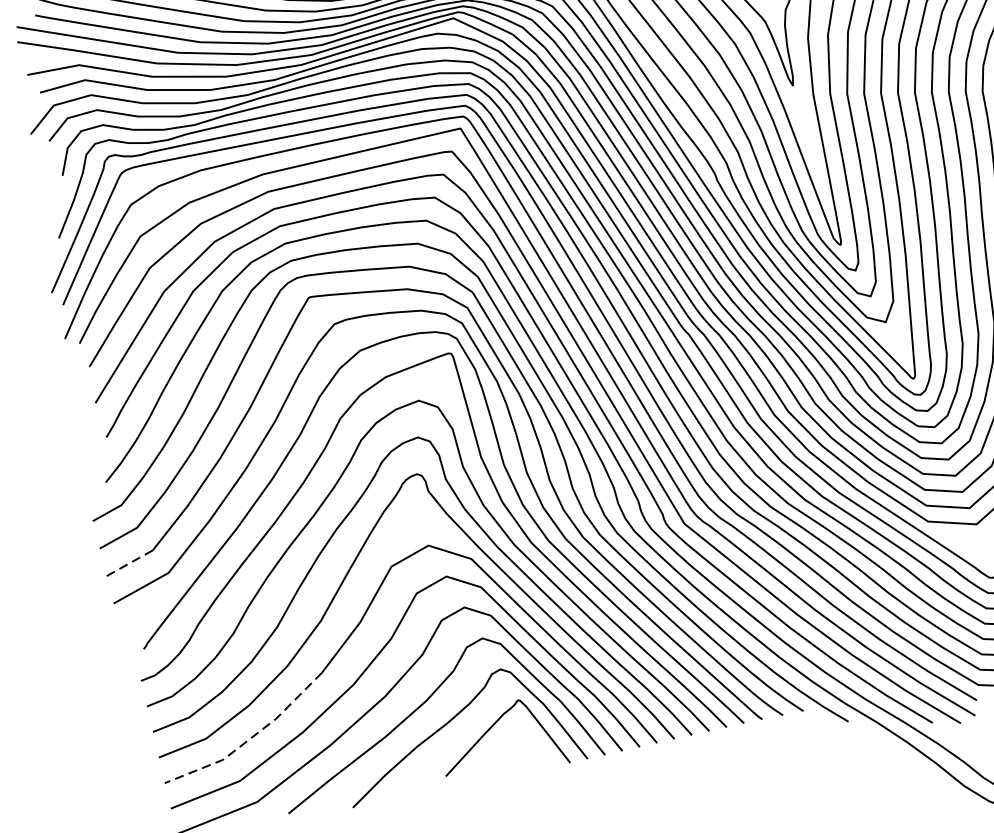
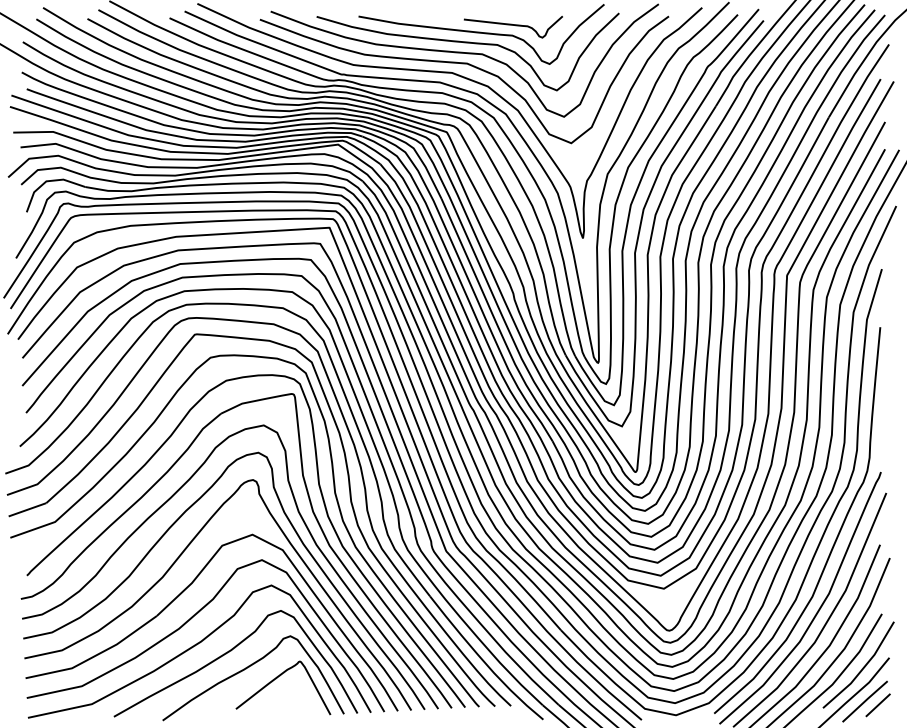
line: (129, 562) -> (27, 509), dashed -> solid
line: (249, 739) -> (94, 656), dashed -> solid

